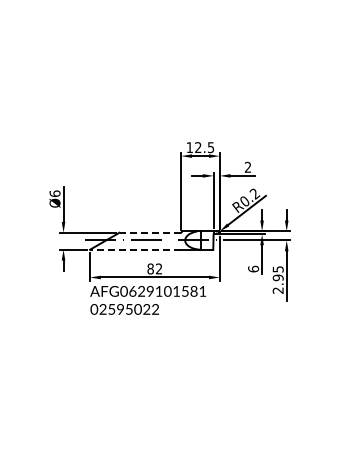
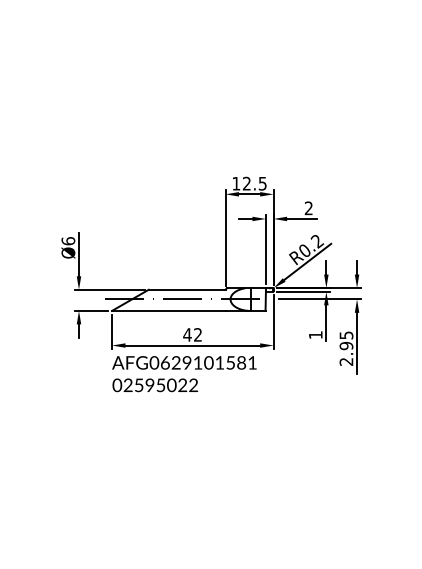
line: (150, 232) -> (187, 289), dashed -> solid
line: (135, 249) -> (168, 310), dashed -> solid
text: (150, 268) -> (187, 334), 82 -> 42
text: (253, 268) -> (315, 334), 6 -> 1

